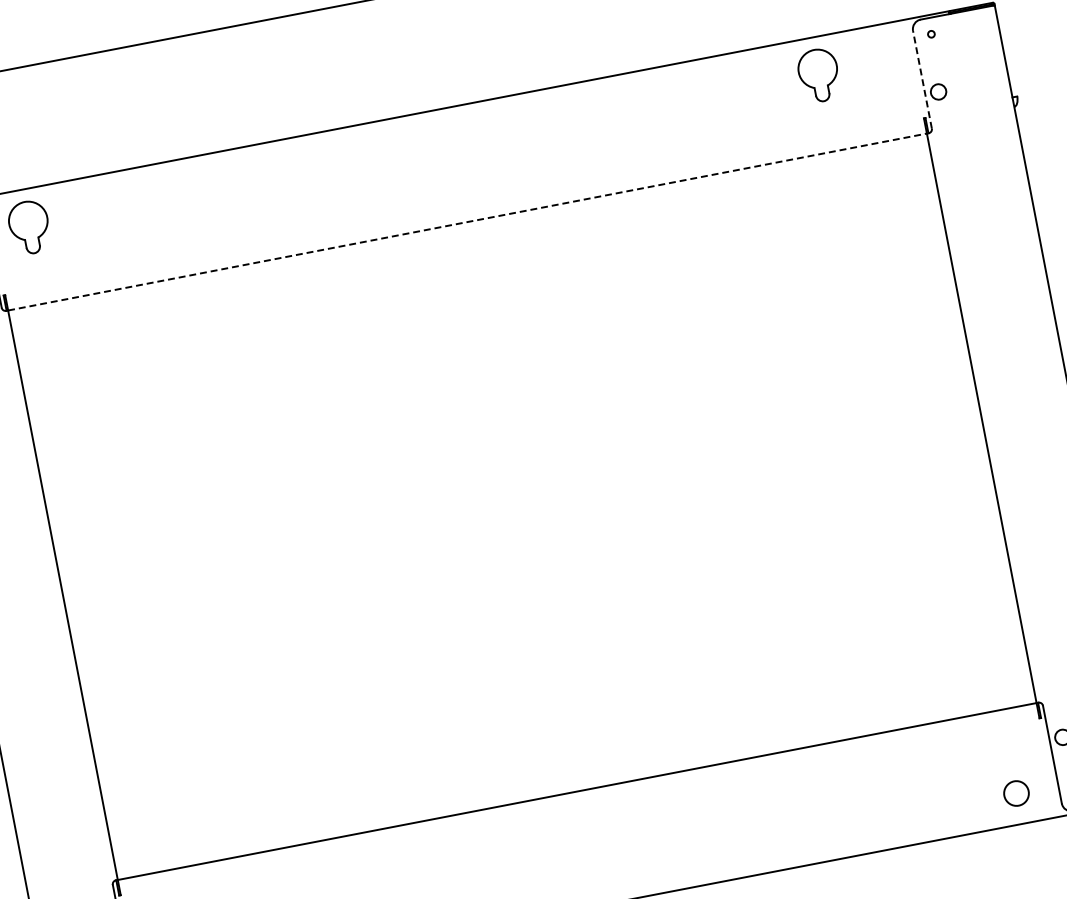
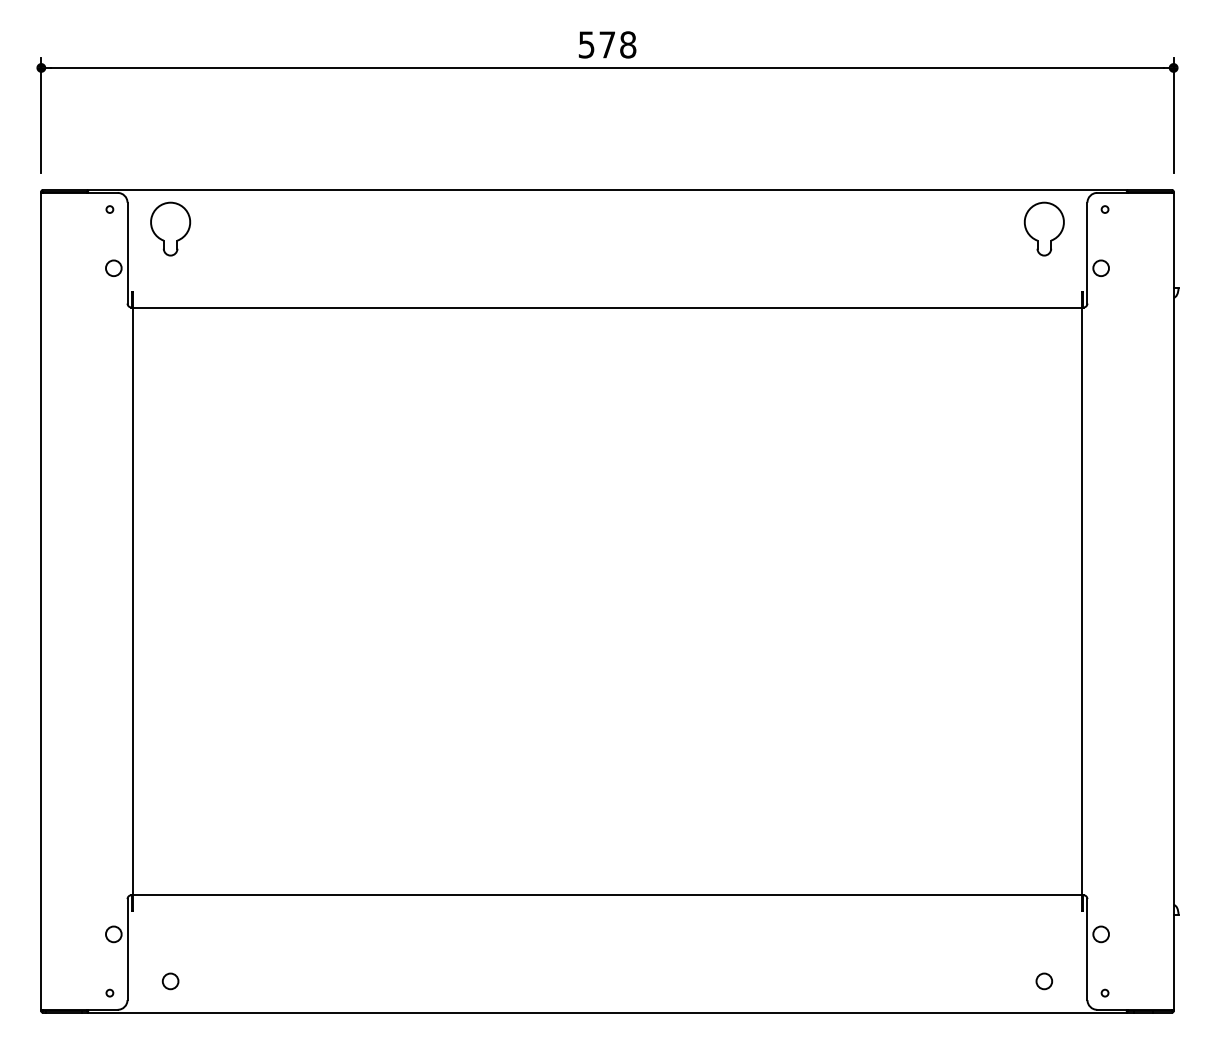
part: (818, 75) -> (1043, 228), moved
line: (922, 79) -> (1087, 252), dashed -> solid
line: (467, 222) -> (607, 307), dashed -> solid
circle: (1016, 793) -> (1044, 981), size x0.62

